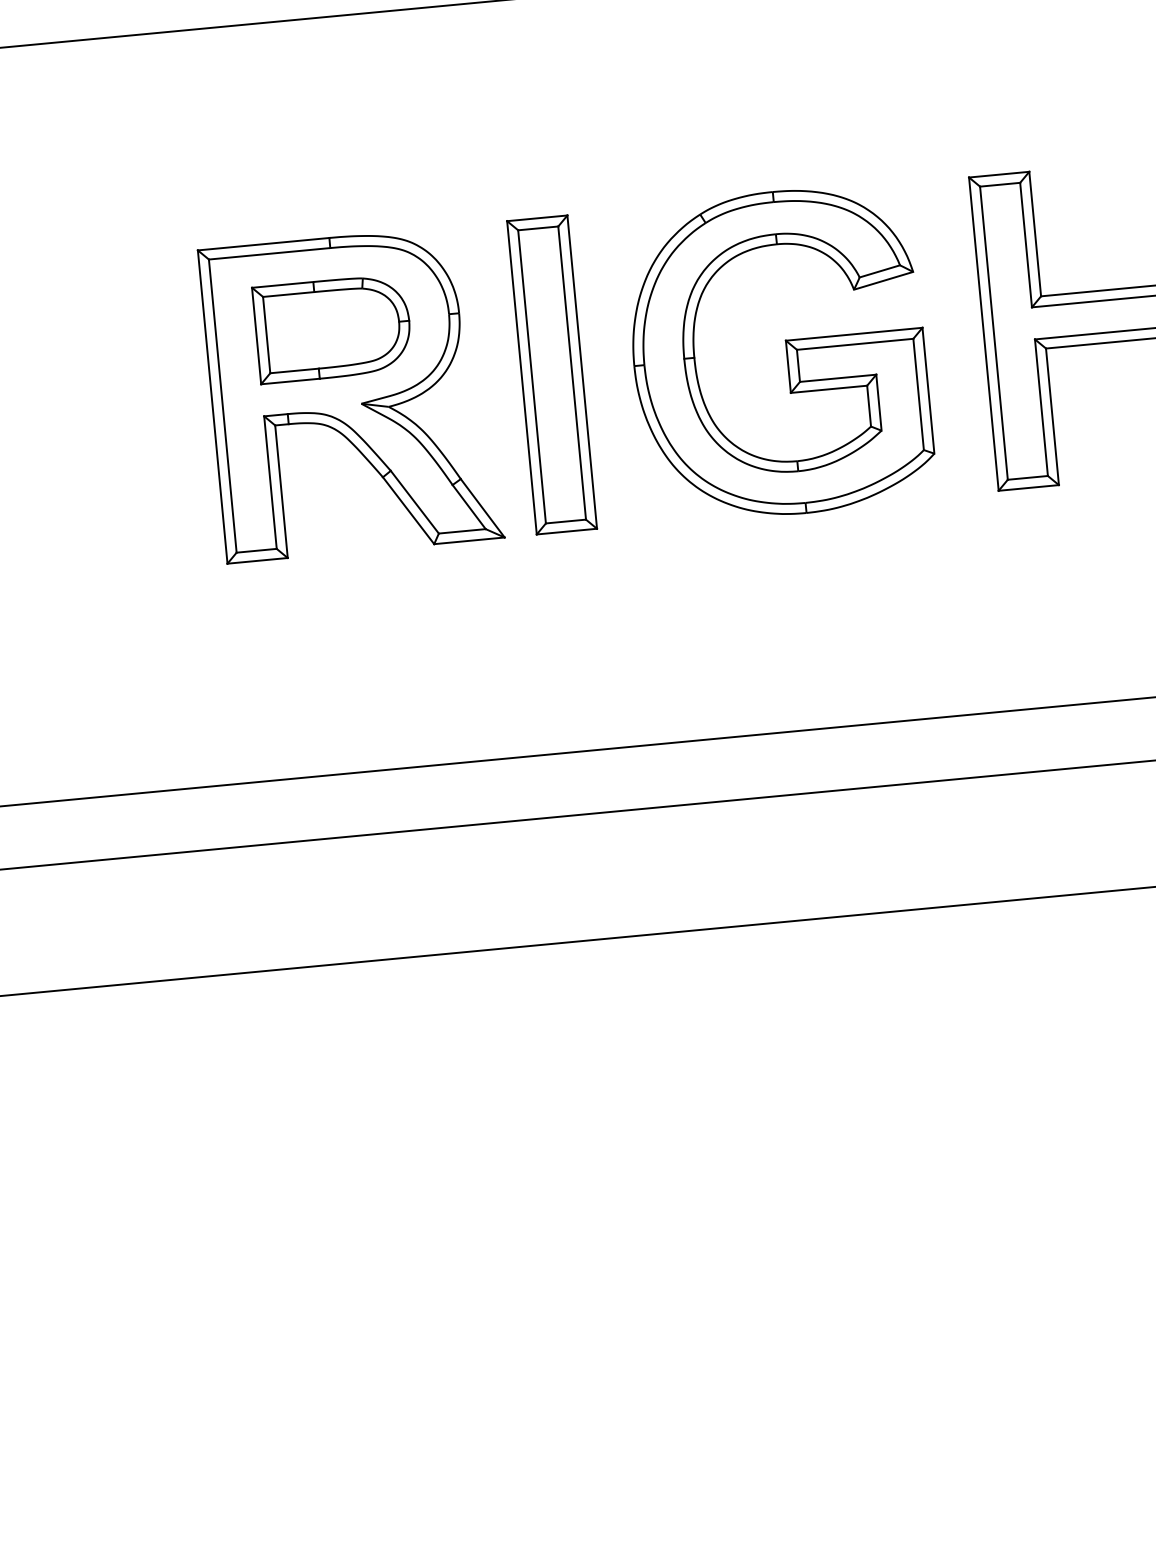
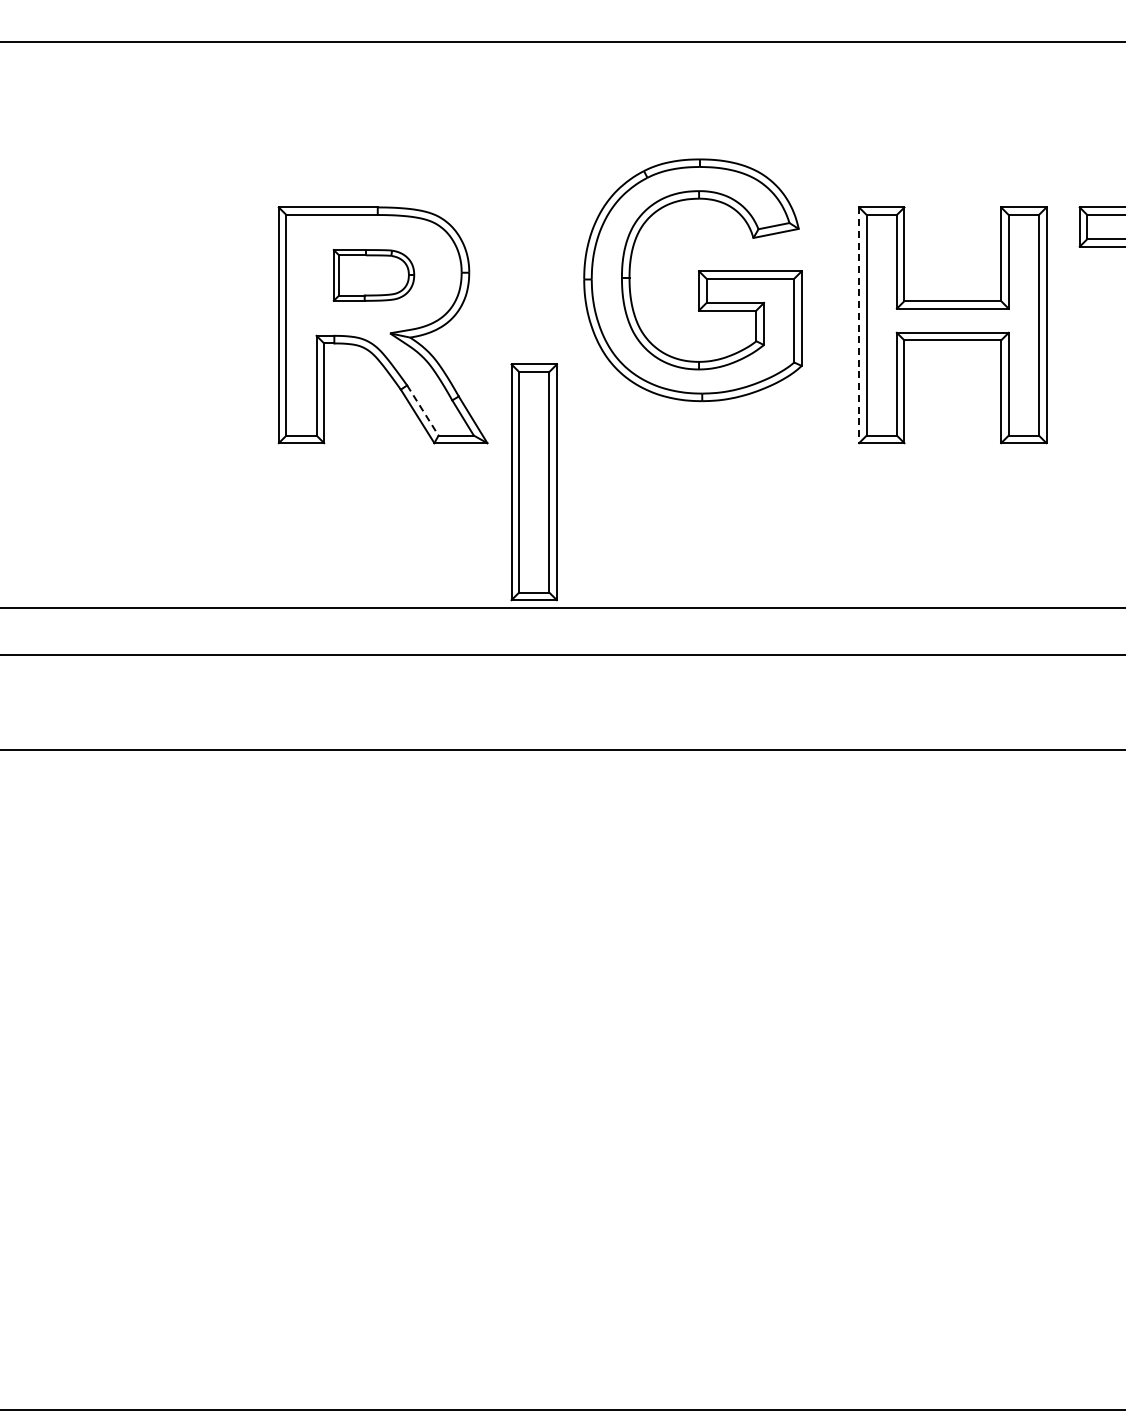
part: (332, 328) -> (373, 275), size x0.7
line: (984, 334) -> (859, 325), solid -> dashed
part: (778, 353) -> (692, 280), moved
part: (551, 375) -> (533, 482), moved
line: (414, 502) -> (422, 410), solid -> dashed

